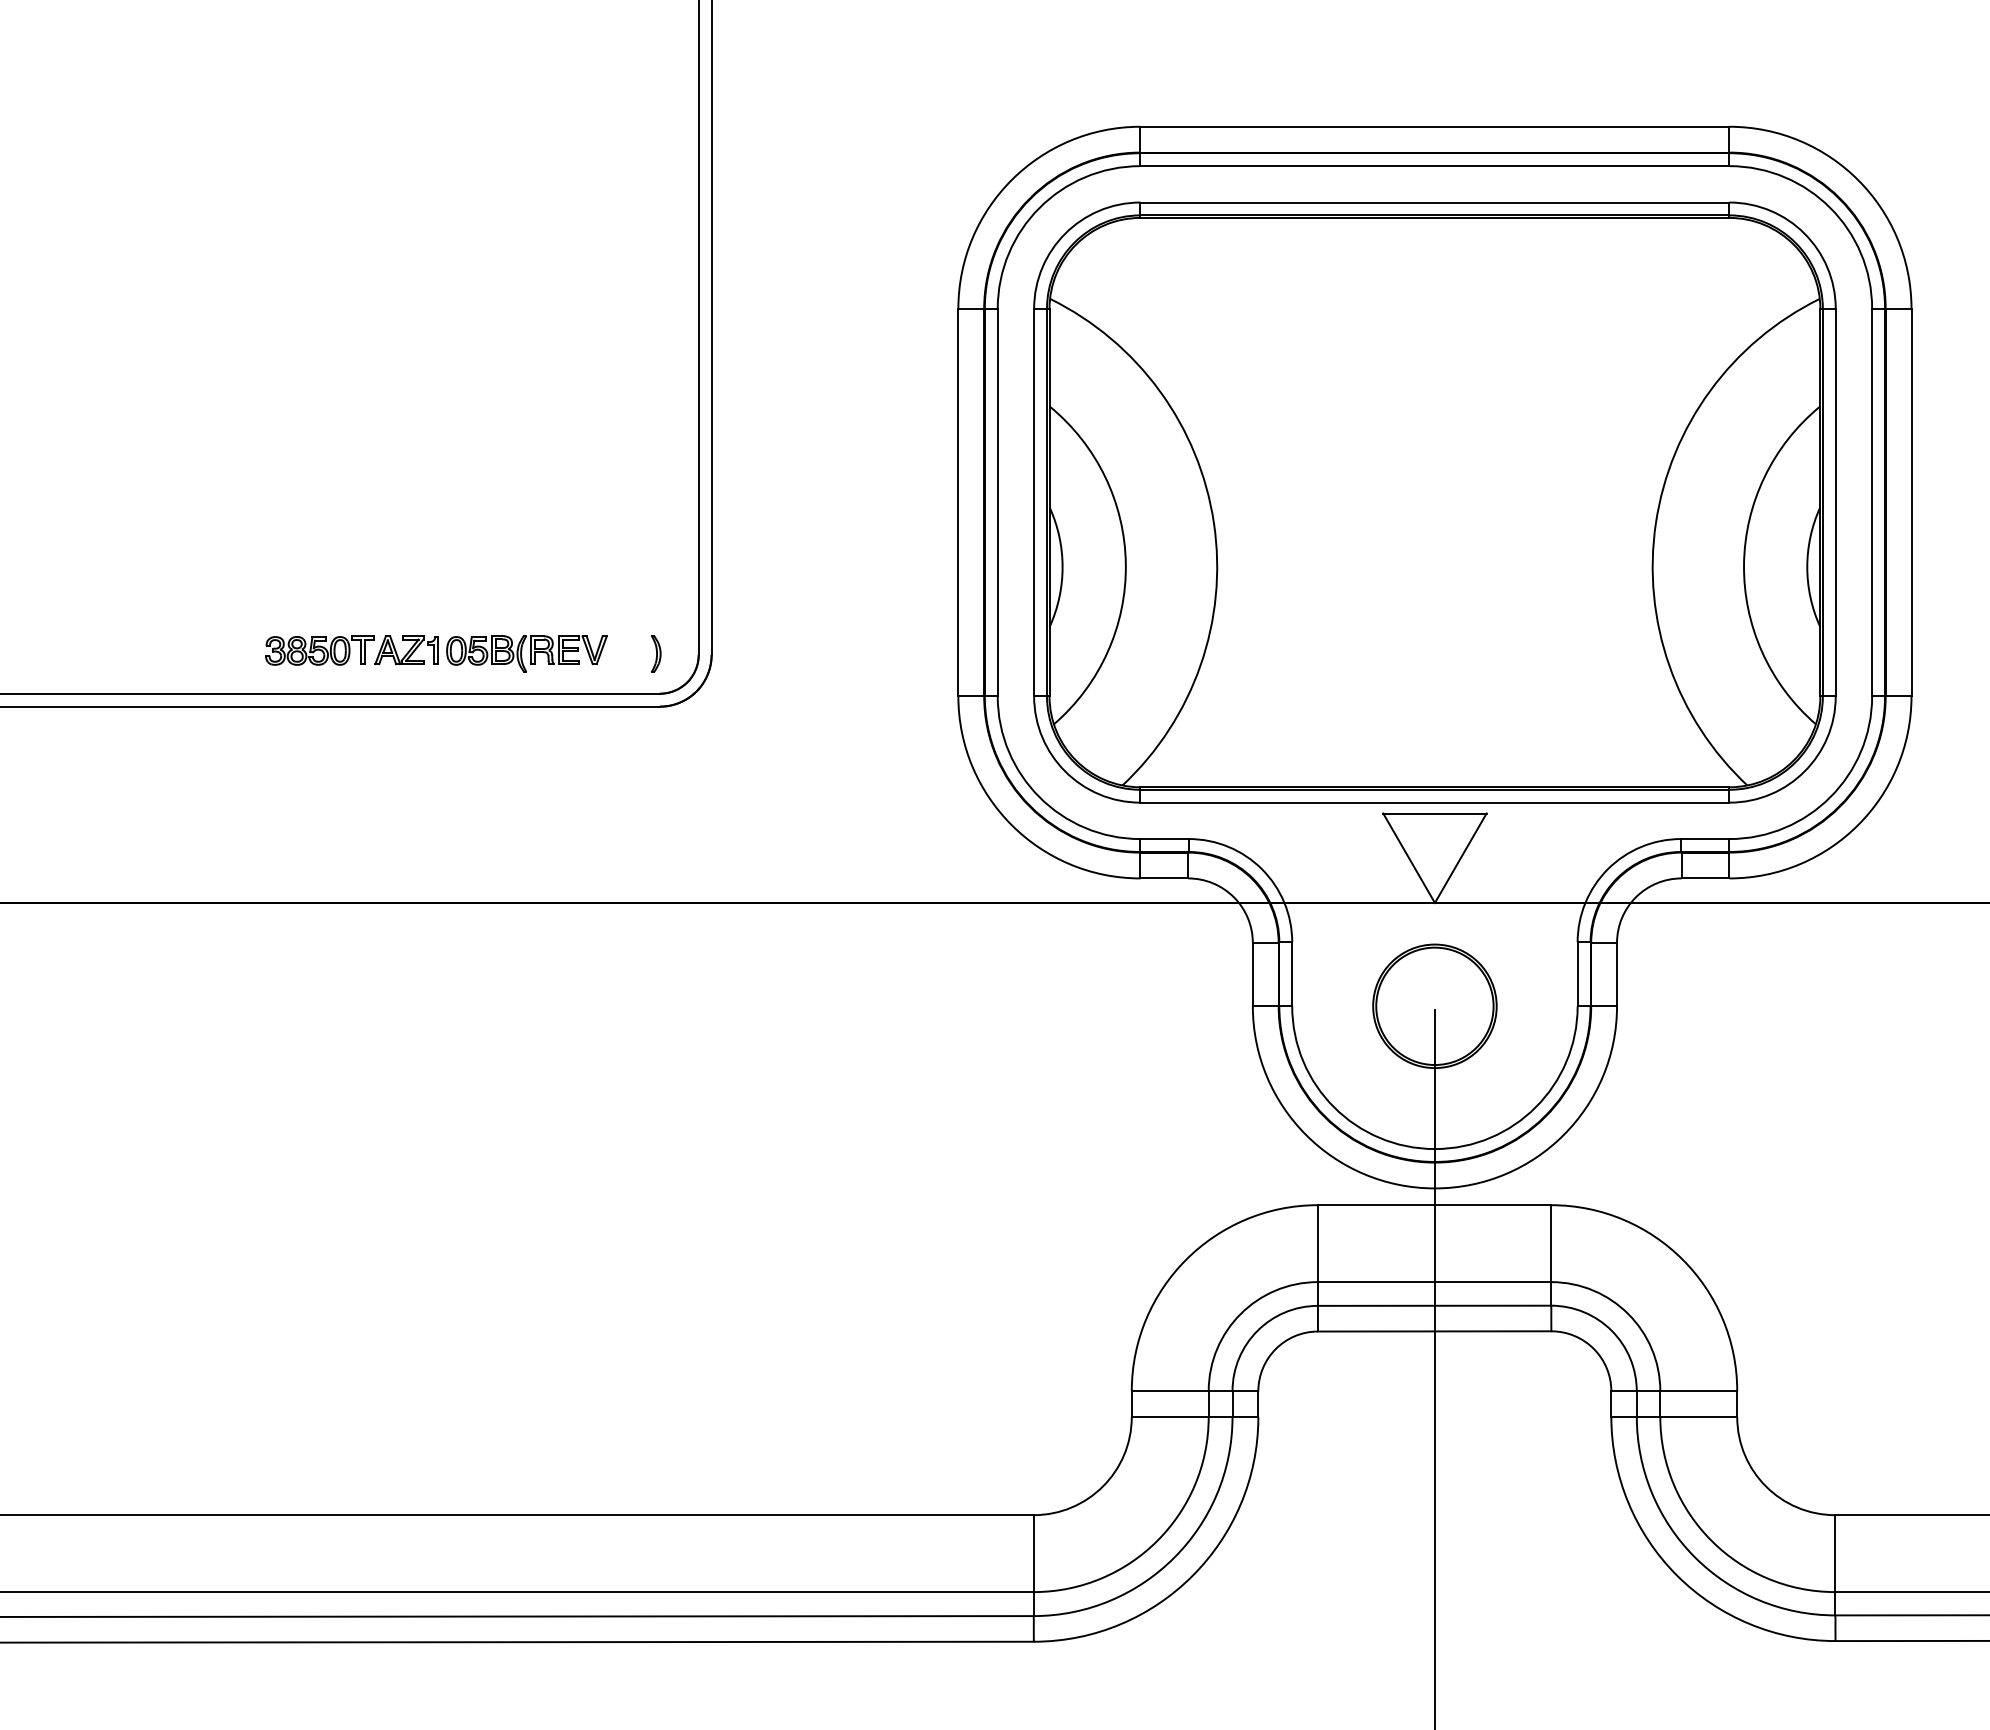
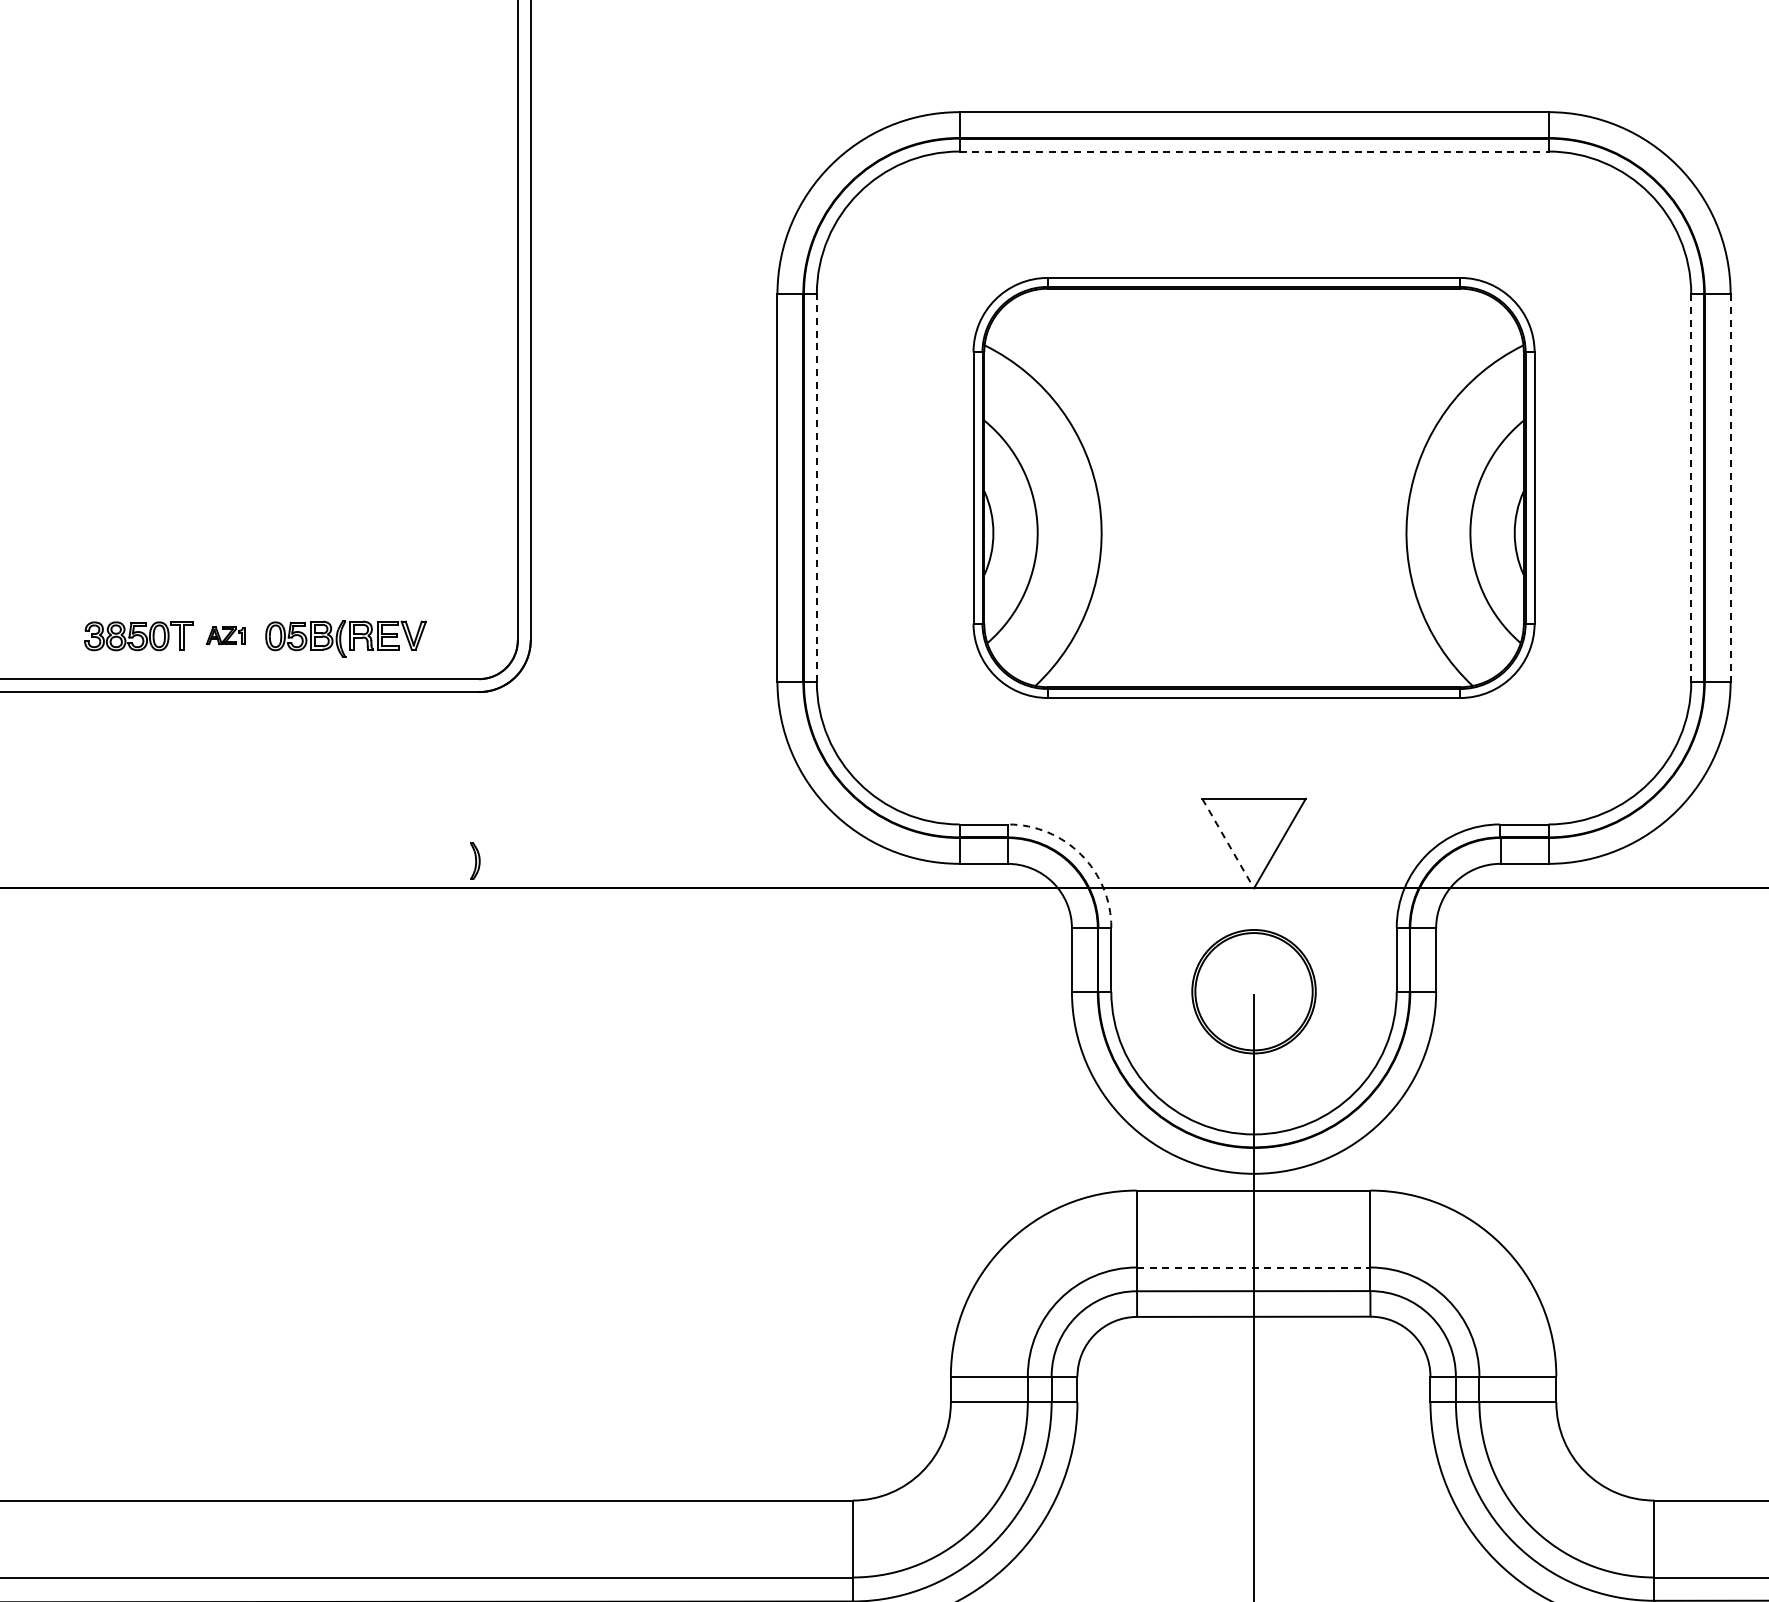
line: (1435, 166) -> (1254, 151), solid -> dashed
line: (997, 502) -> (816, 487), solid -> dashed
part: (1434, 502) -> (1253, 487), size x0.7
line: (1872, 502) -> (1691, 487), solid -> dashed
line: (1911, 502) -> (1730, 487), solid -> dashed
part: (406, 650) -> (225, 635), size x0.6
part: (656, 653) -> (475, 860), moved
line: (1409, 858) -> (1228, 843), solid -> dashed
arc: (1262, 869) -> (1081, 854), solid -> dashed
line: (1434, 1282) -> (1253, 1267), solid -> dashed

